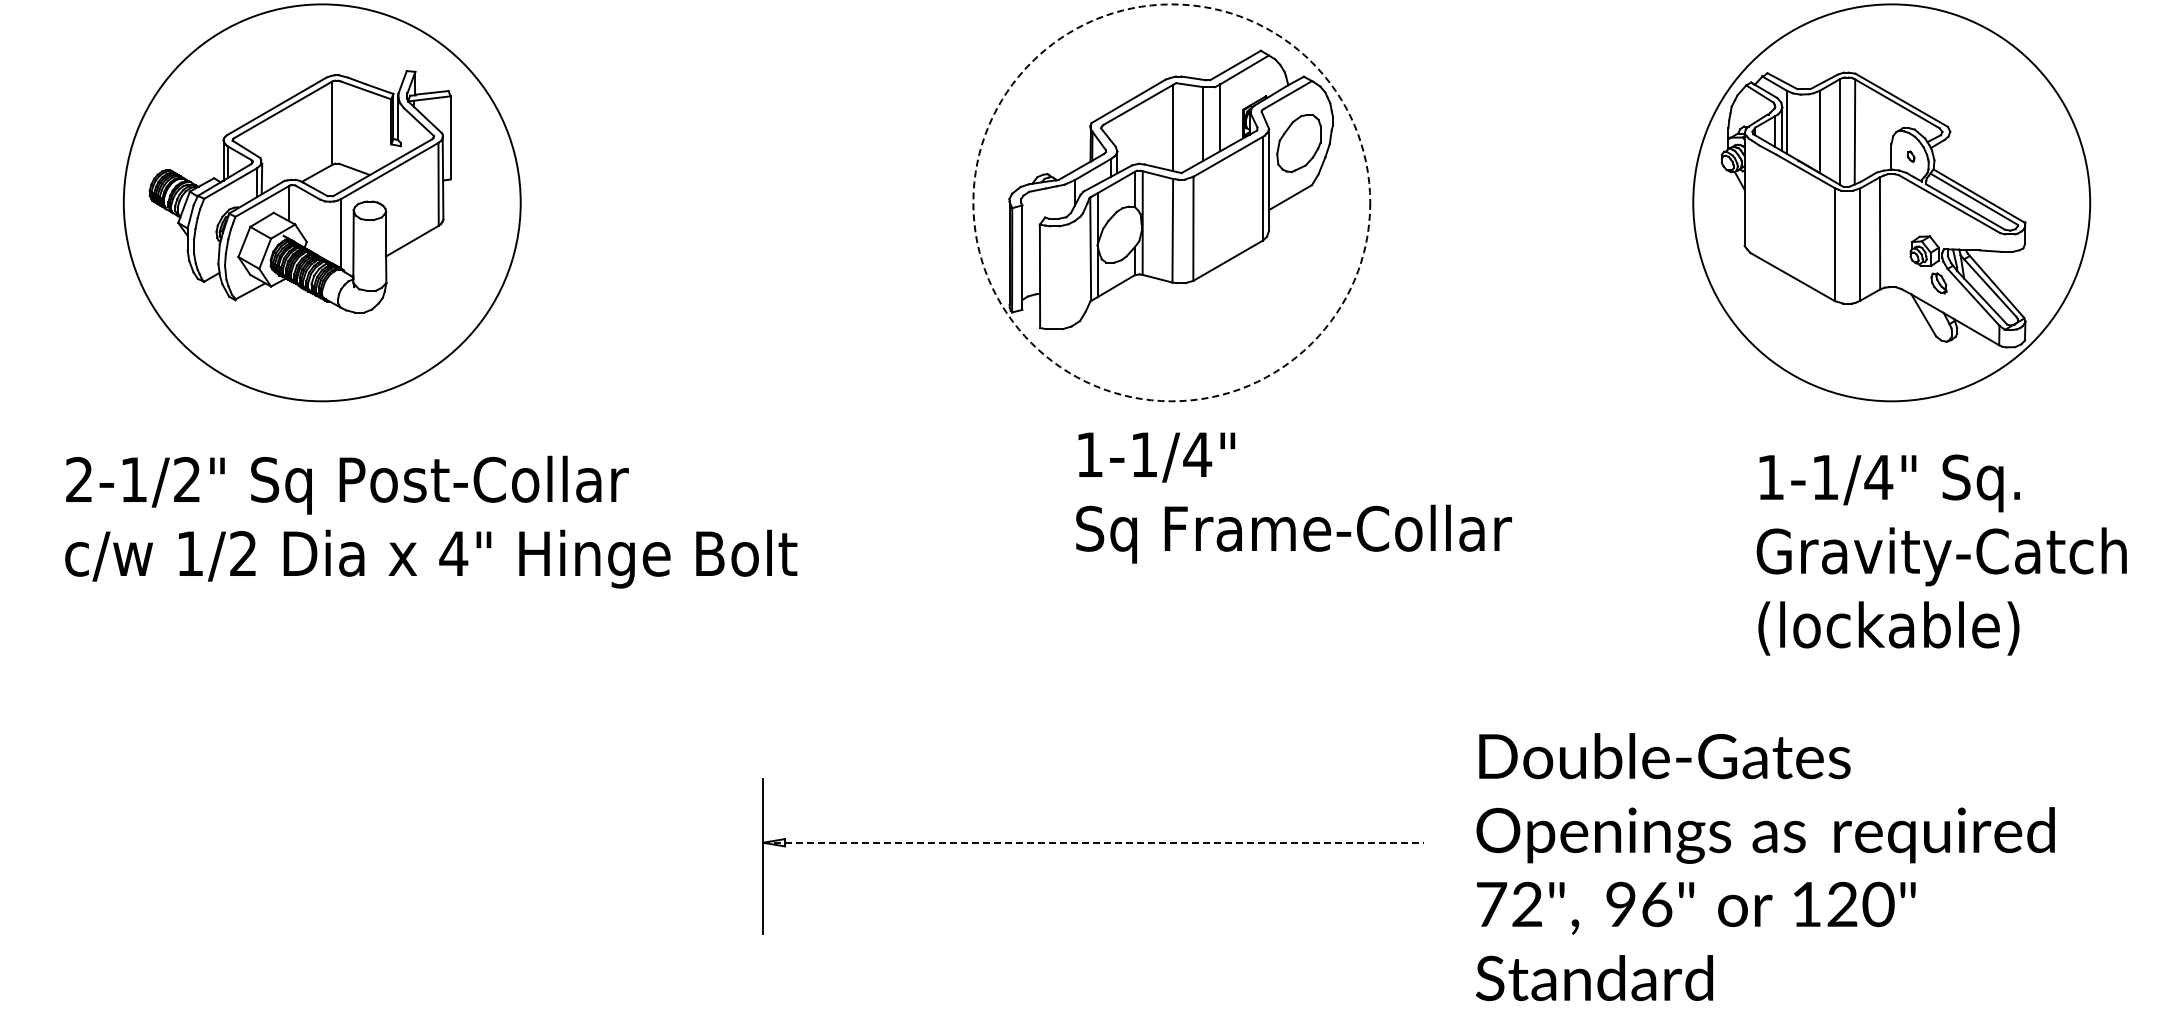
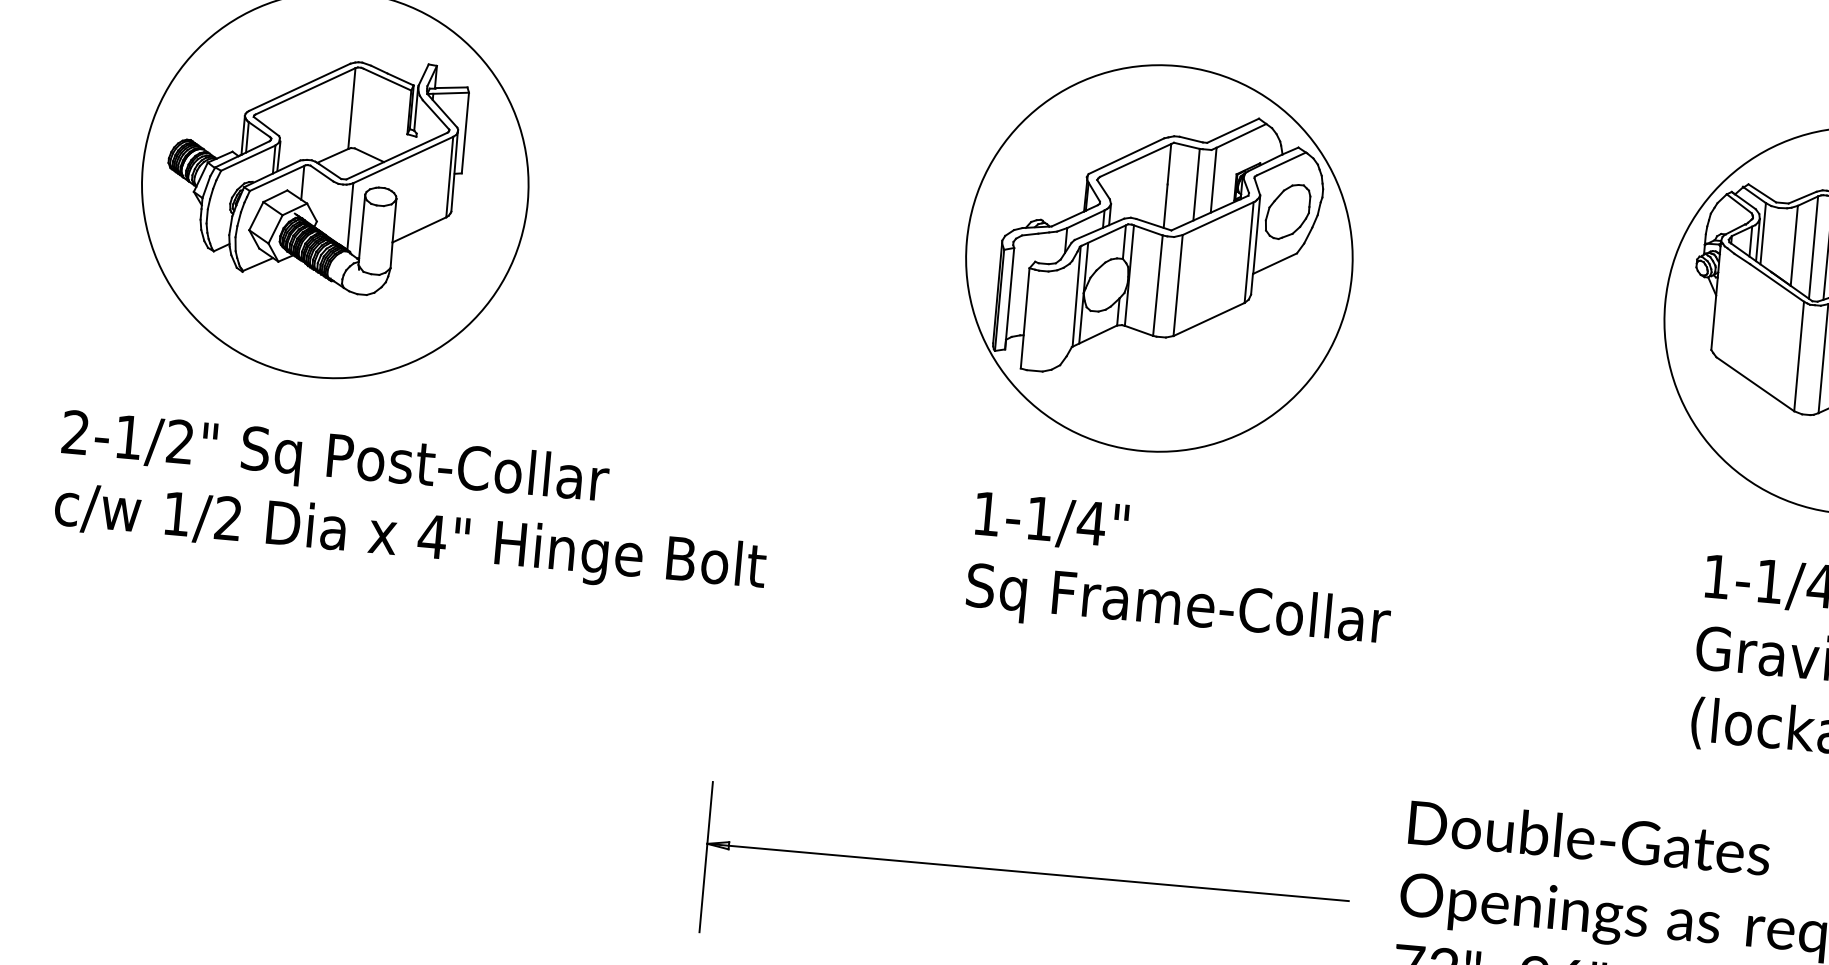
circle: (1171, 202) -> (1159, 258), dashed -> solid
text: (1293, 497) -> (1180, 572), moved
line: (1093, 842) -> (1028, 872), dashed -> solid

